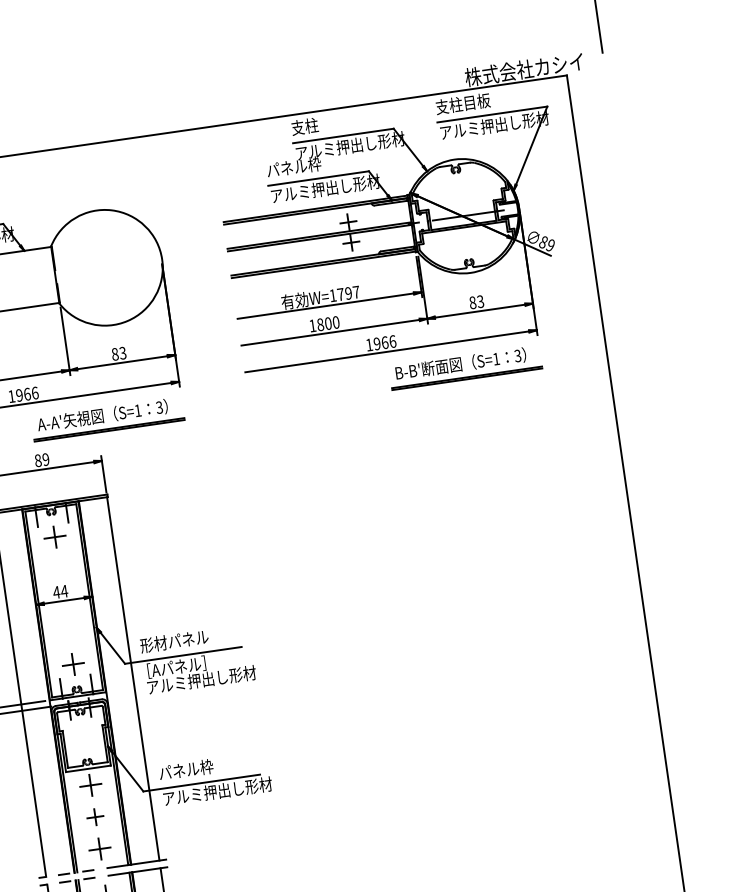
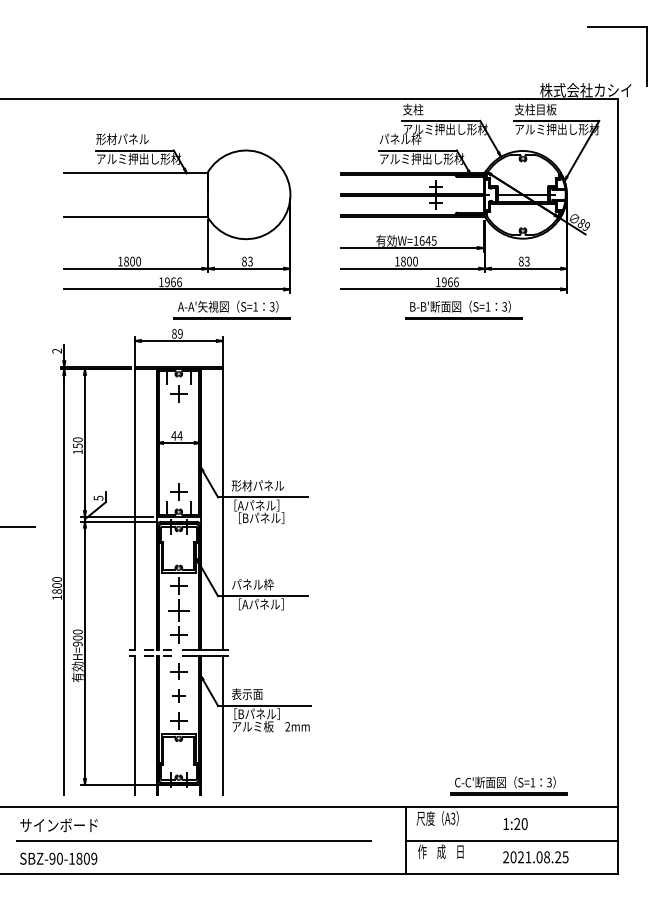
text: (347, 293) -> (427, 240), W=1797 -> W=1645
part: (465, 367) -> (463, 309), moved
text: (201, 680) -> (274, 518), アルミ押出し形材 -> ［Bパネル］
text: (217, 791) -> (274, 604), アルミ押出し形材 -> ［Aパネル］
part: (94, 817) -> (178, 610), size x1.6

